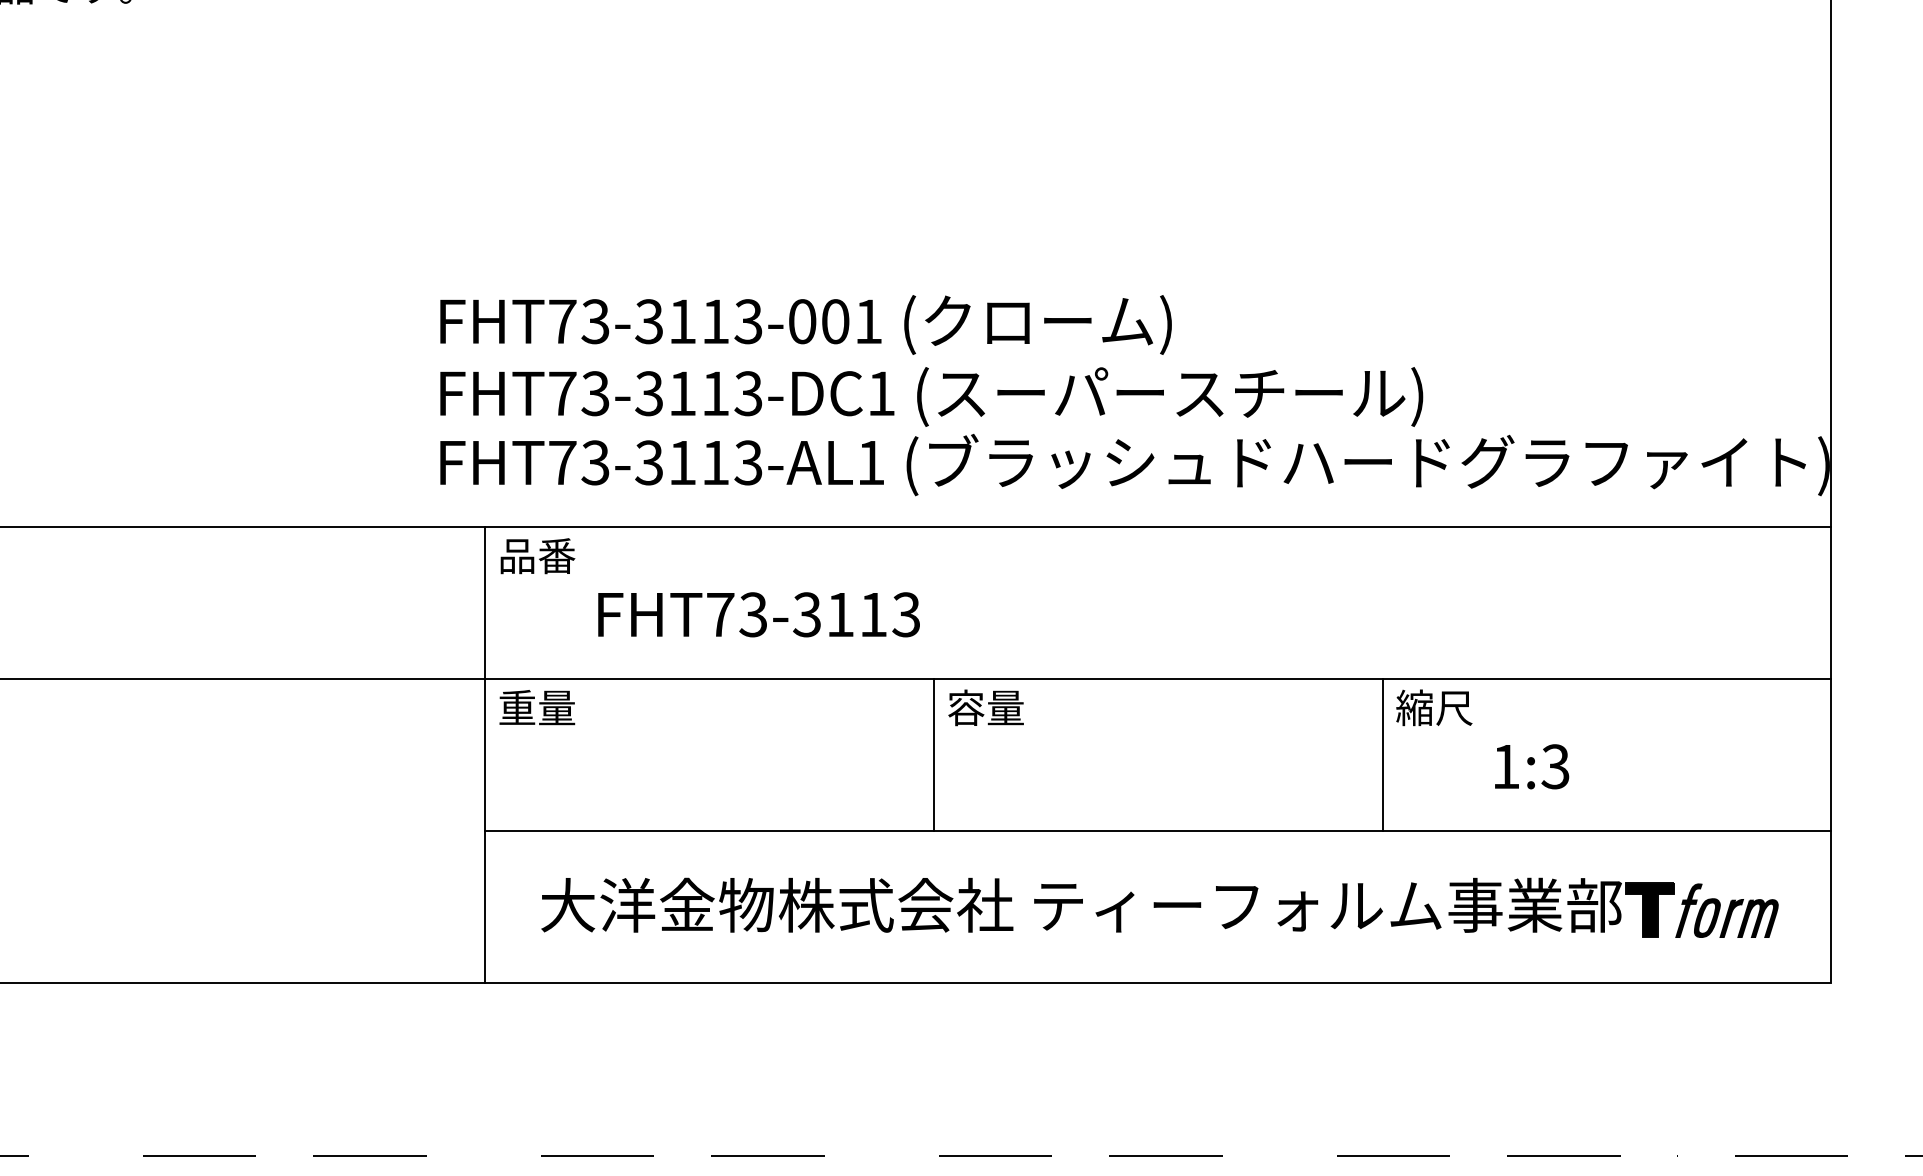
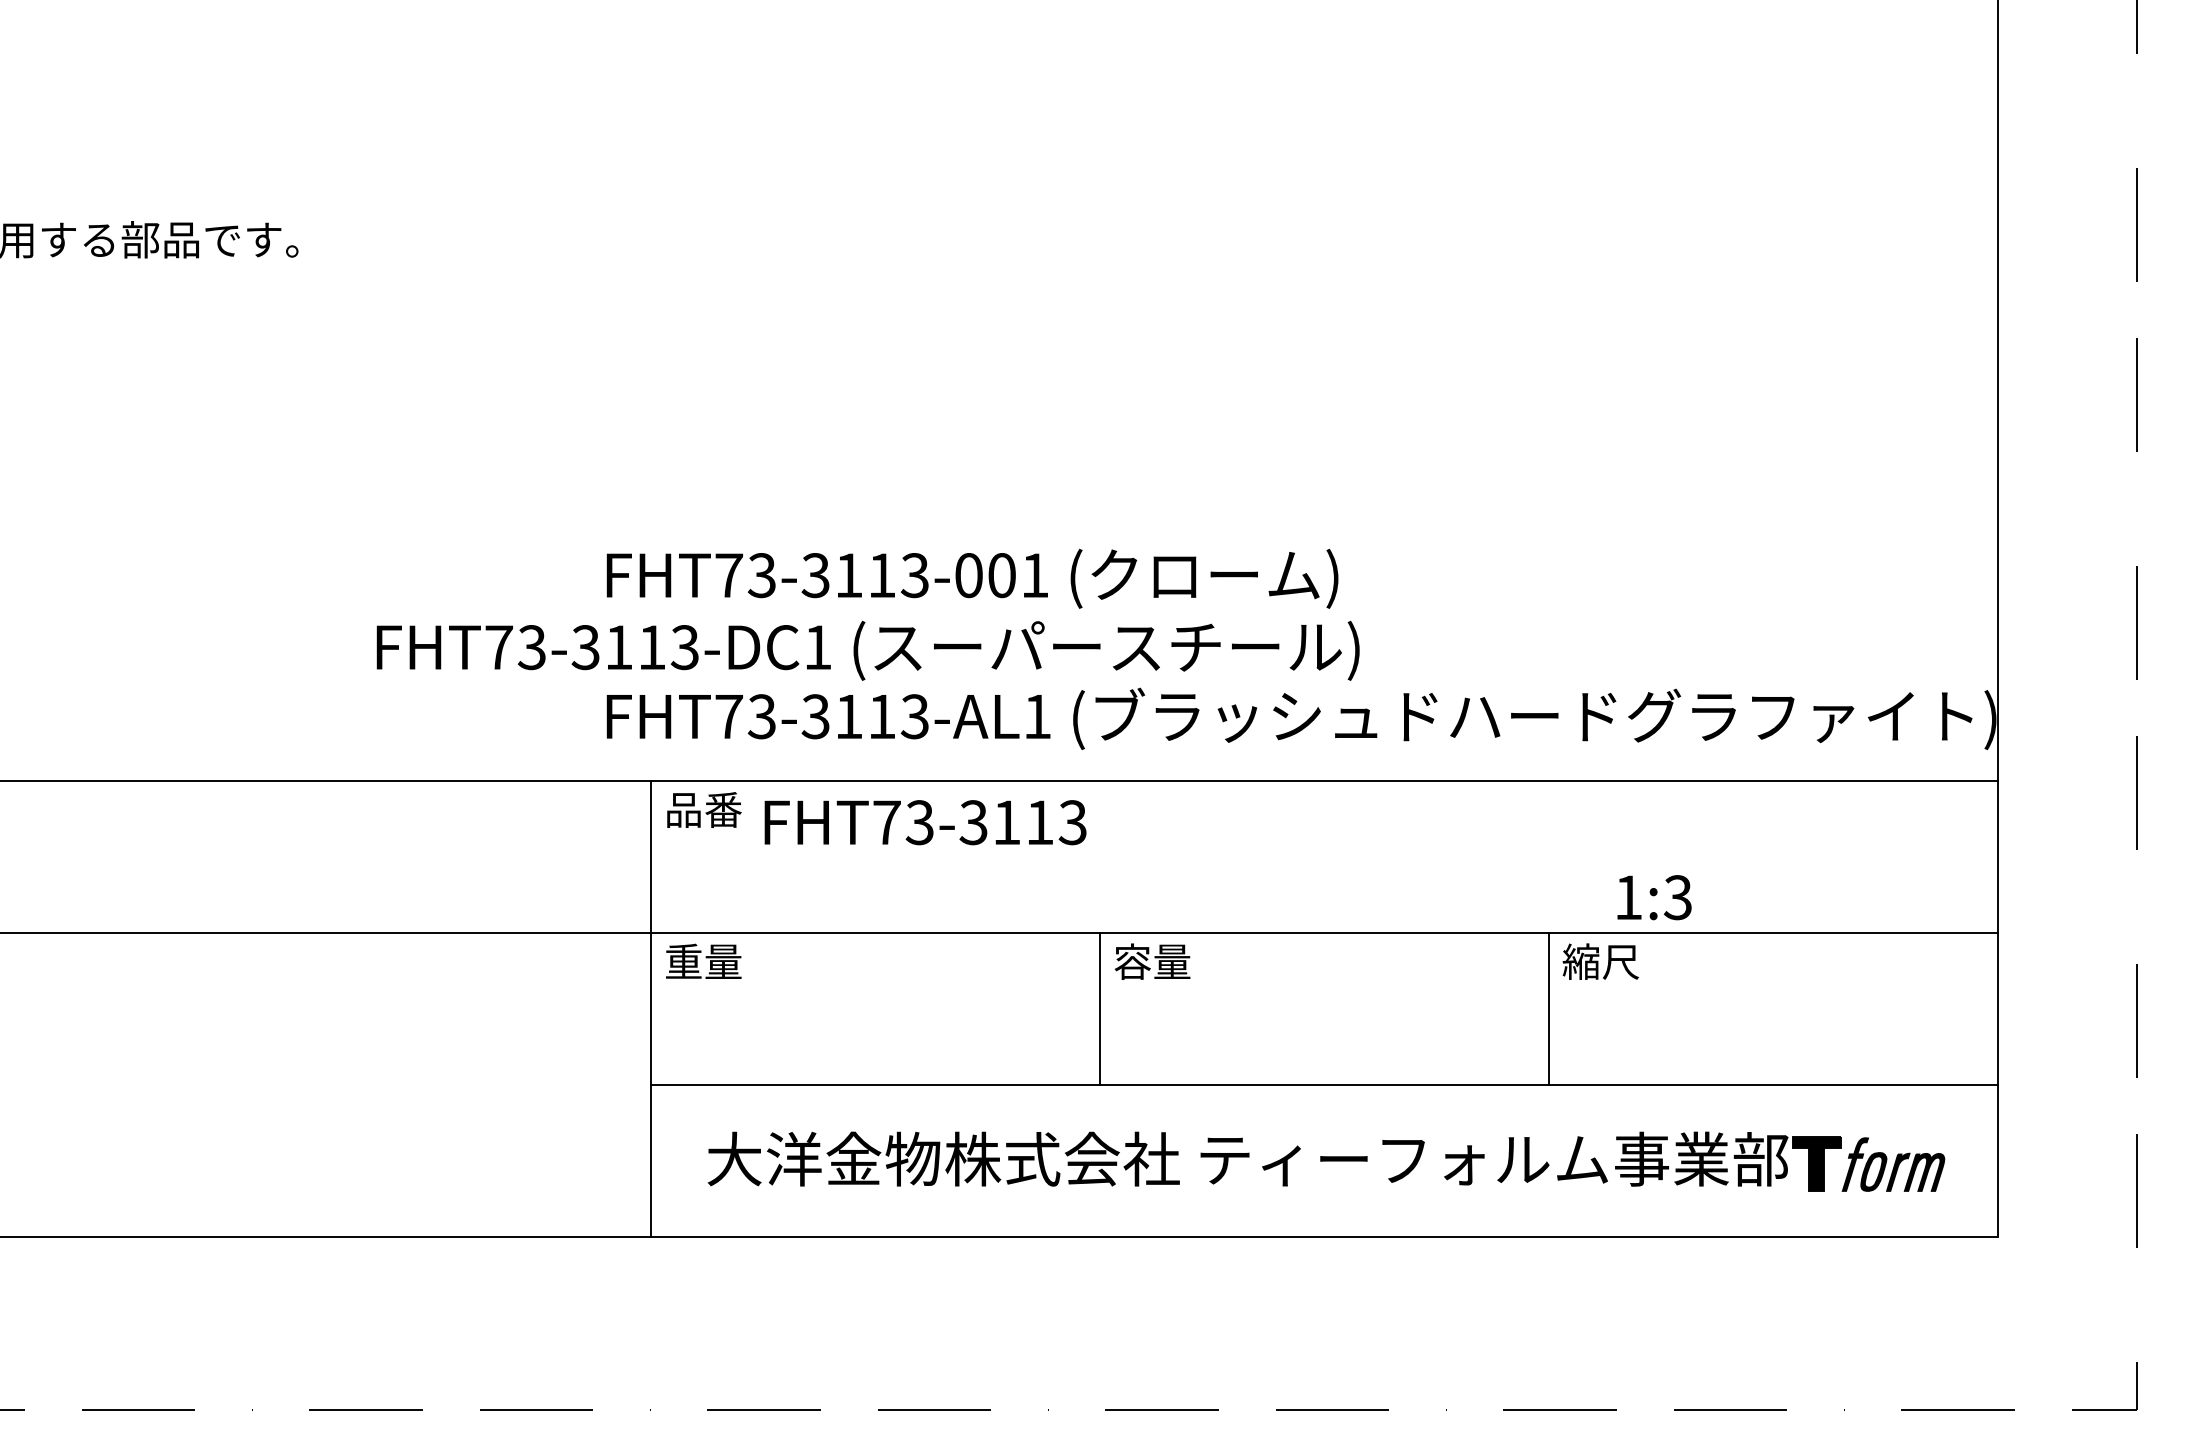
text: (931, 396) -> (867, 650), moved
text: (759, 614) -> (925, 822), moved
text: (1532, 766) -> (1654, 897), moved

